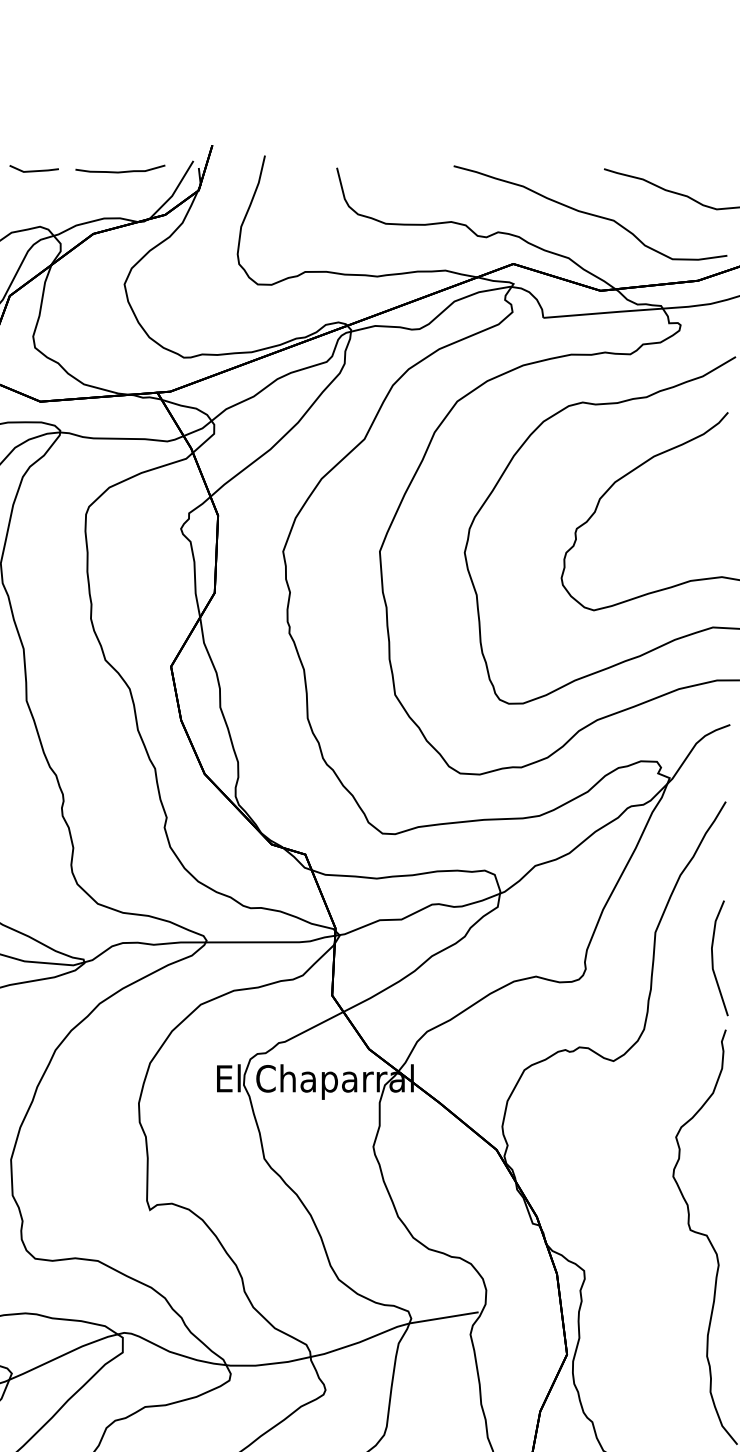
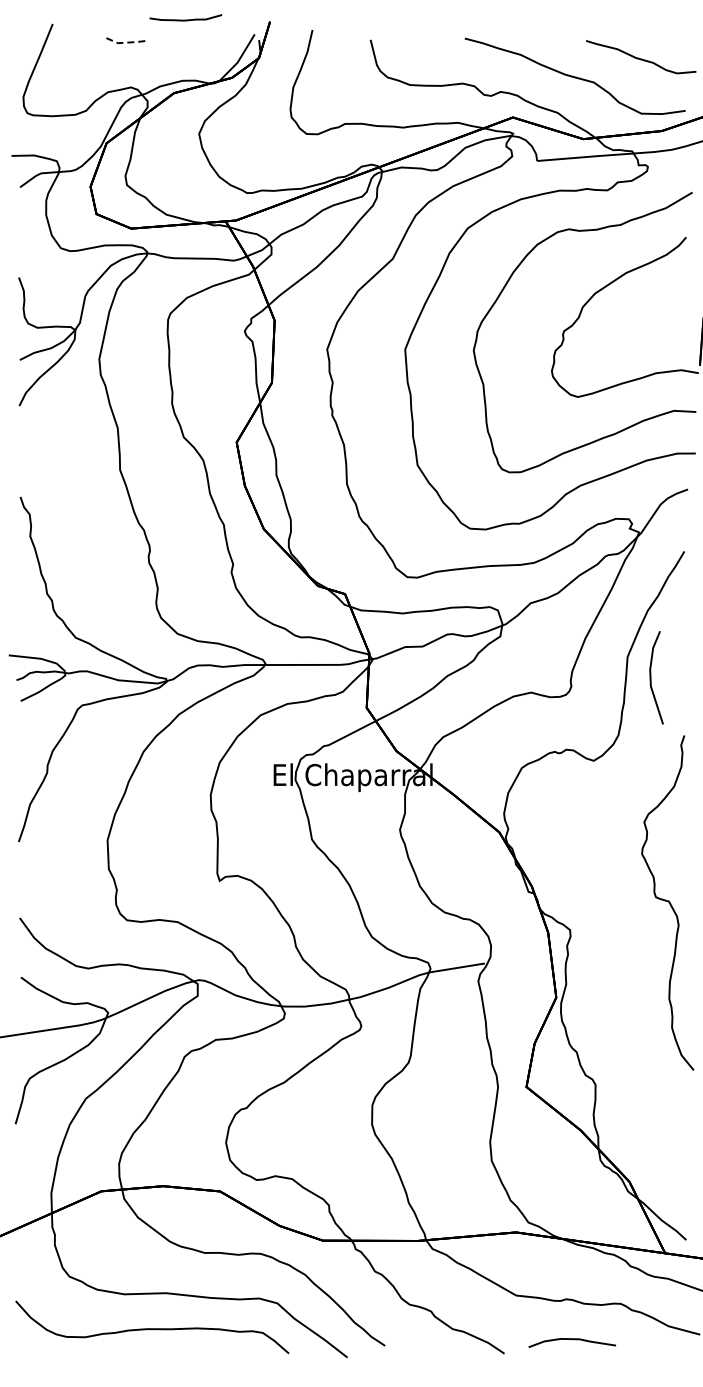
line: (33, 171) -> (125, 42), solid -> dashed
curve: (120, 171) -> (185, 19), moved
line: (713, 957) -> (651, 677), moved

